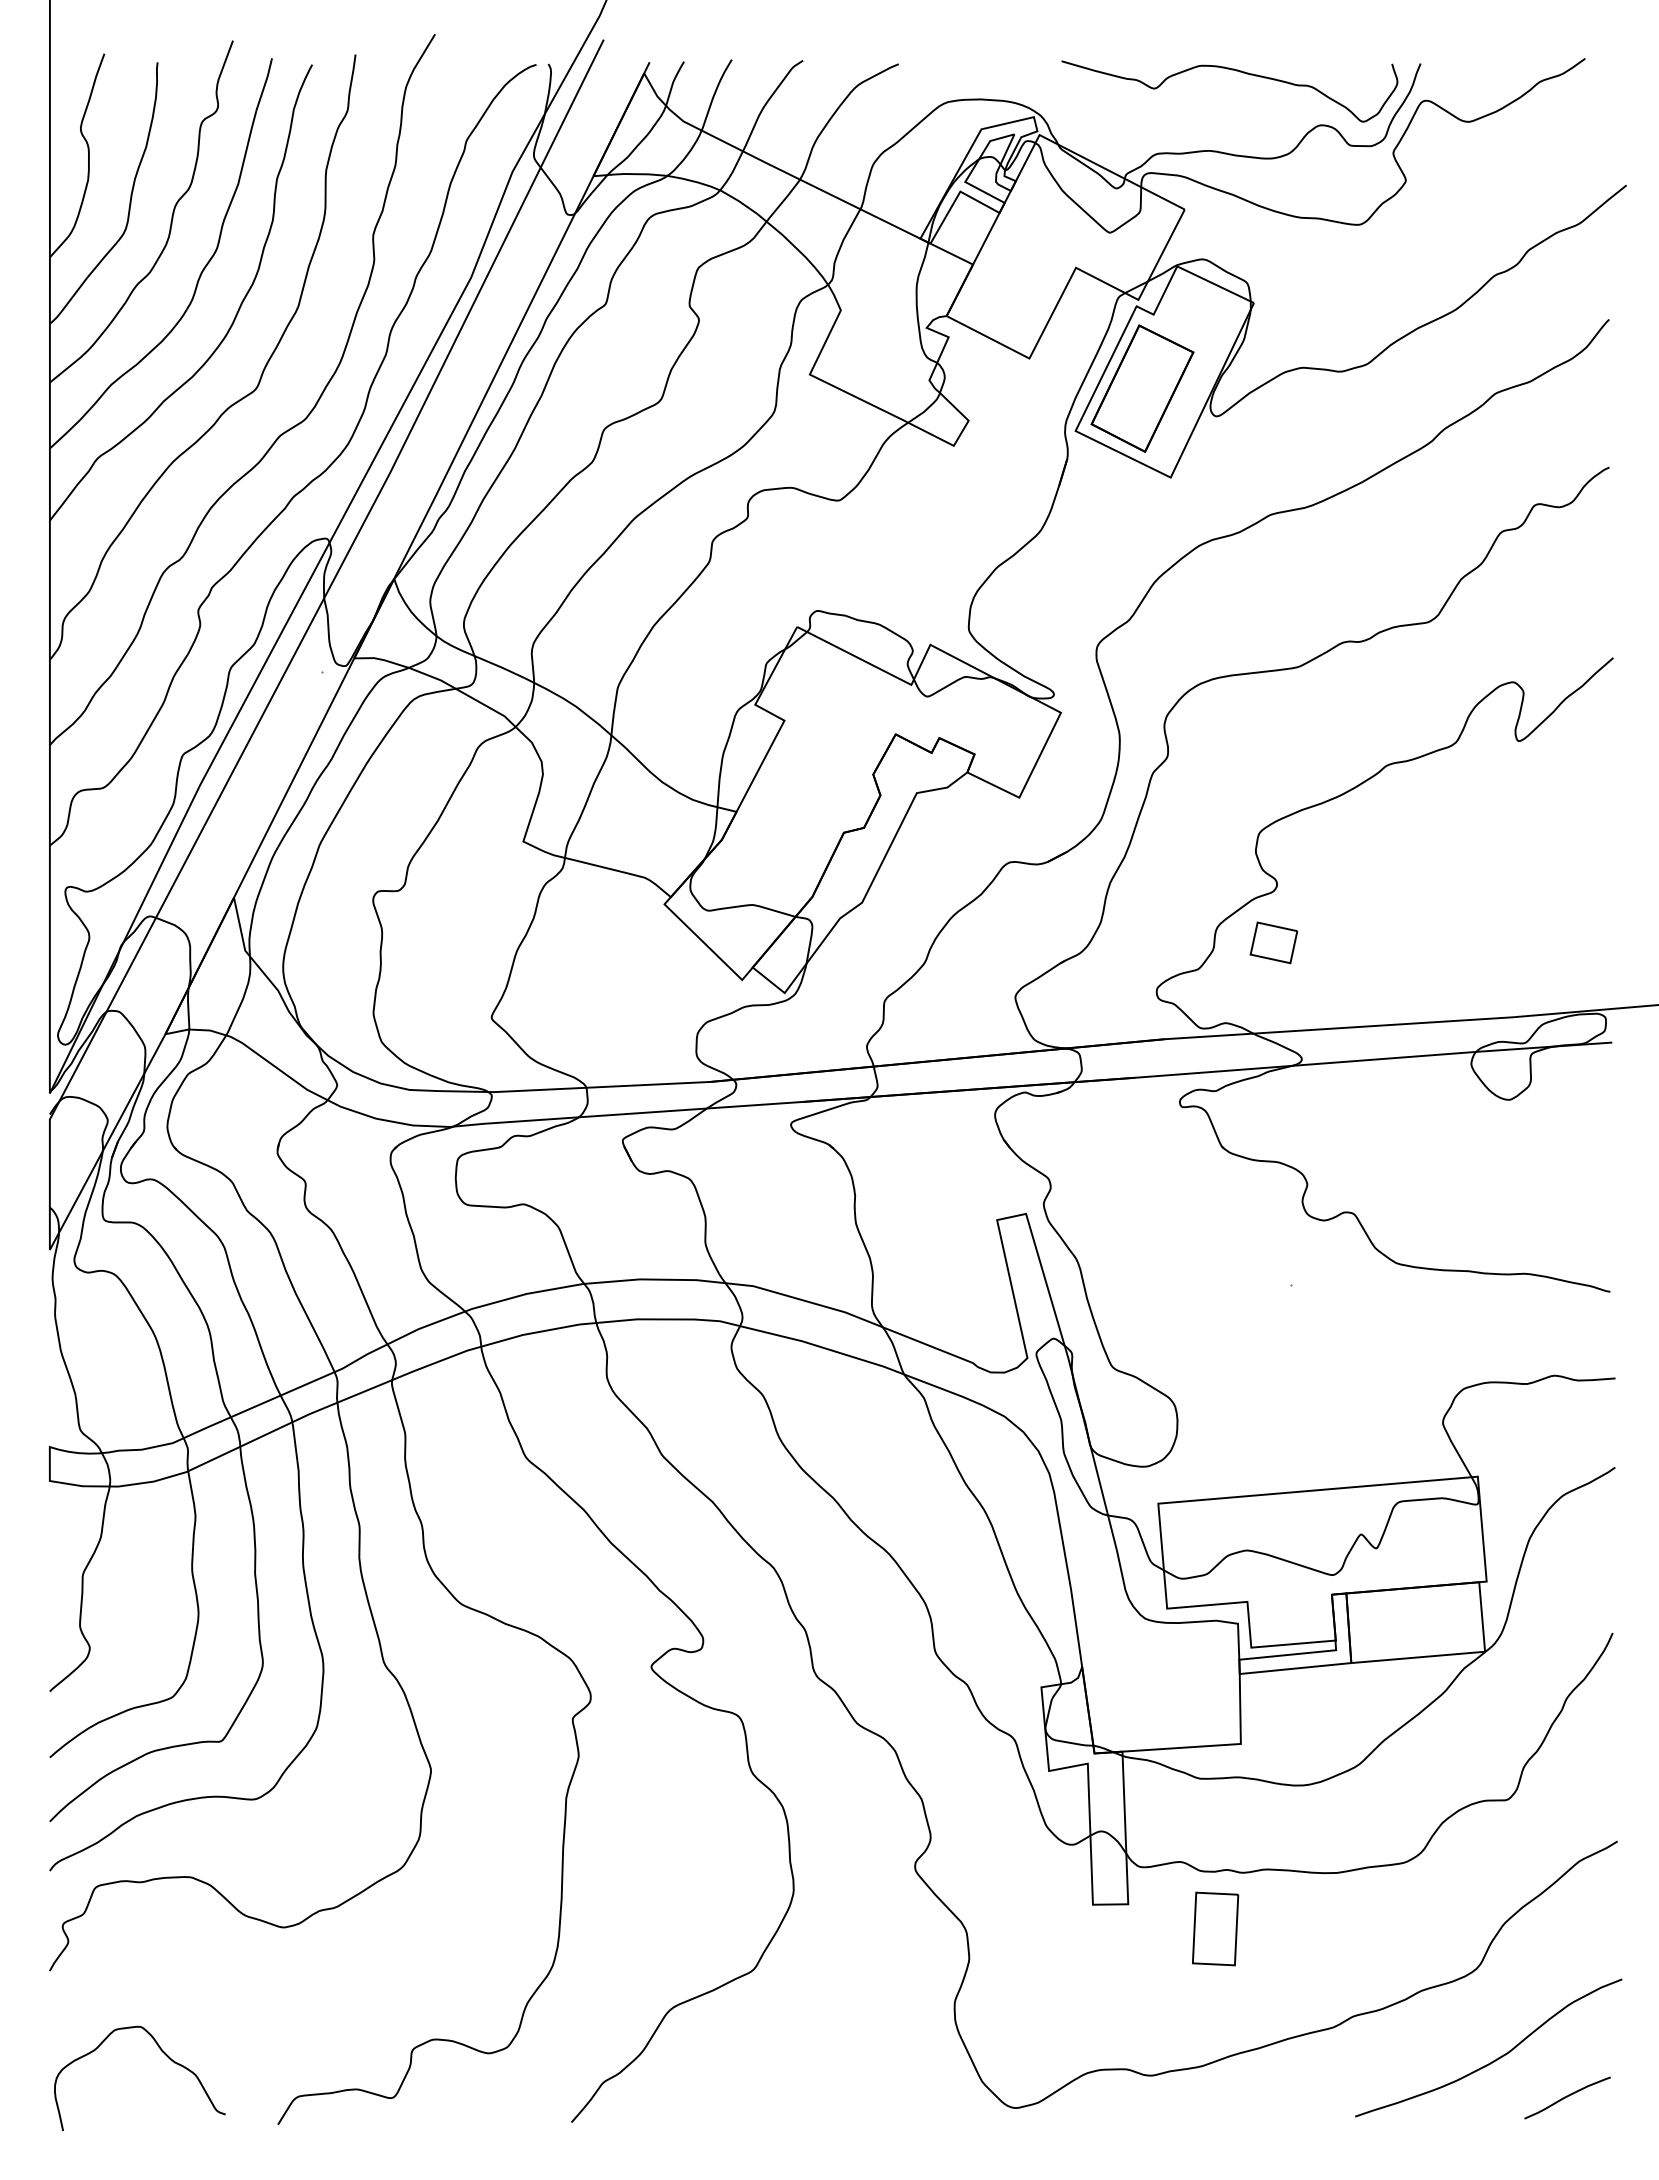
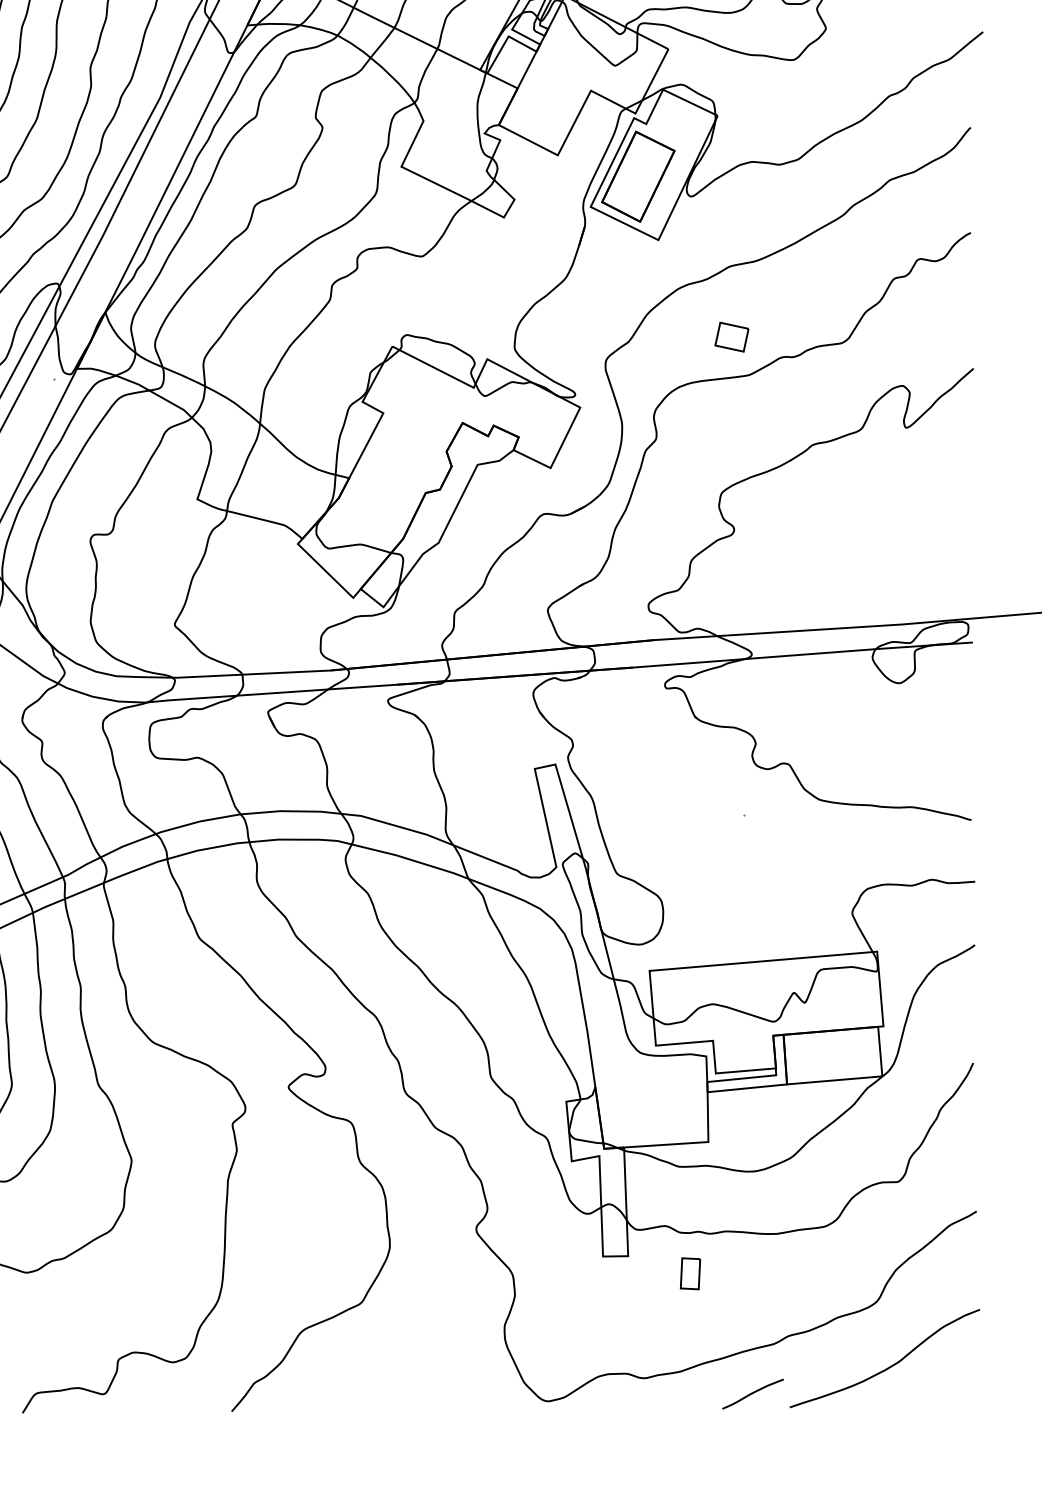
part: (1273, 942) -> (731, 336), moved
part: (1215, 1928) -> (690, 1273), size x0.6
curve: (1567, 2097) -> (753, 1393), moved

